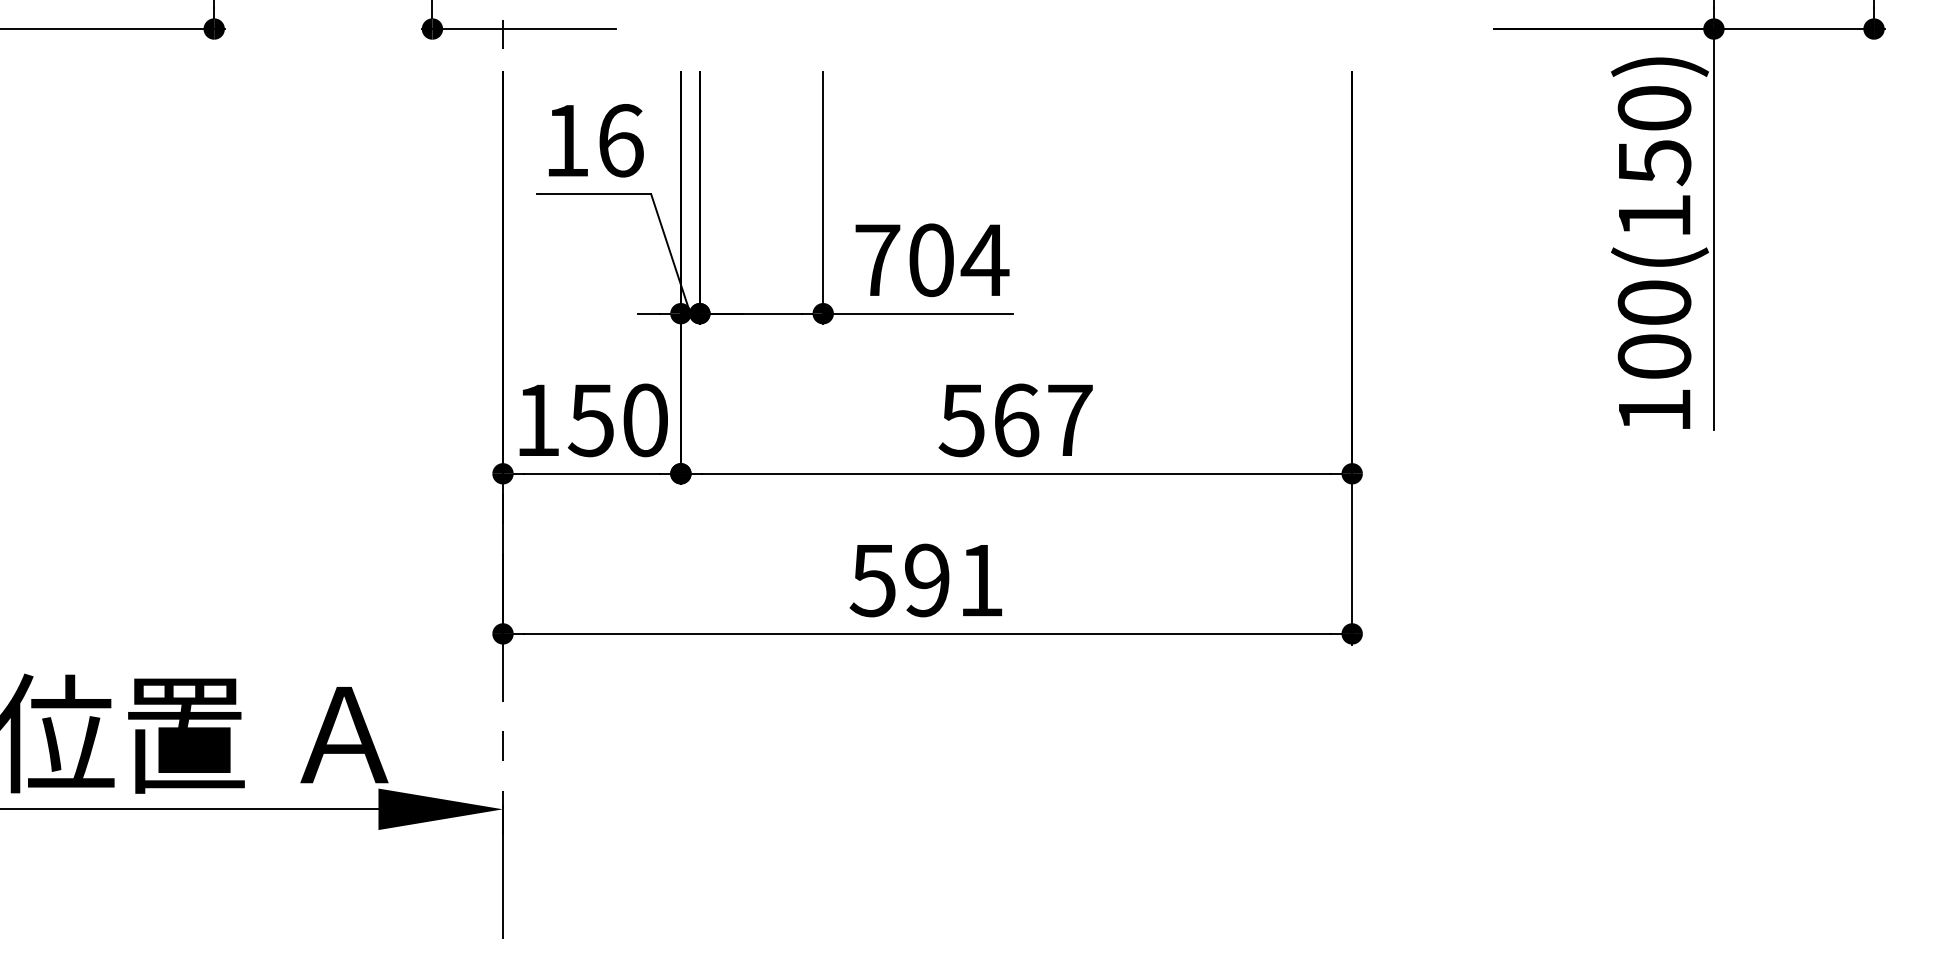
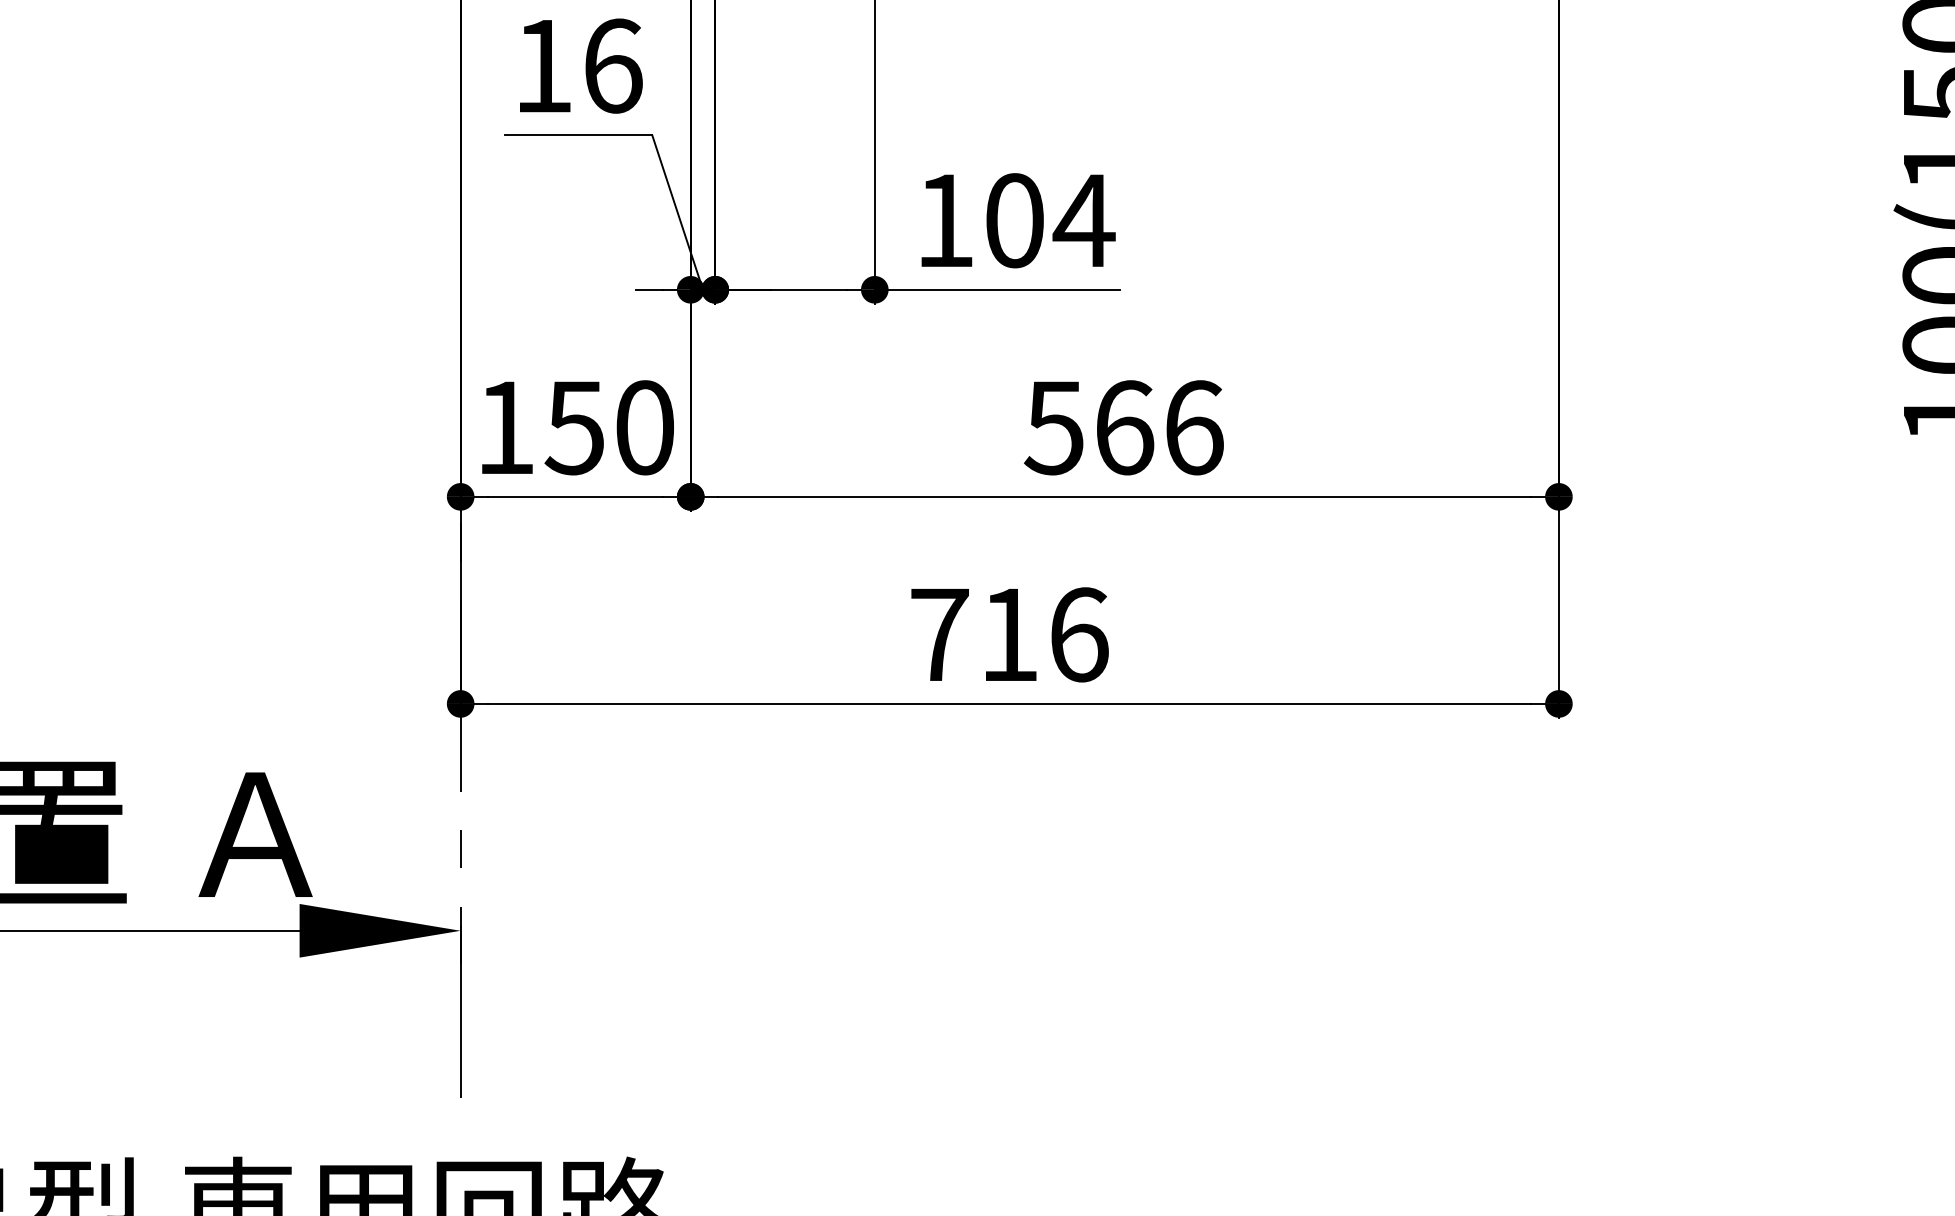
text: (877, 259) -> (944, 219), 704 -> 104
text: (1070, 420) -> (1194, 427), 567 -> 566
text: (926, 580) -> (1008, 634), 591 -> 716

